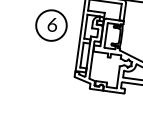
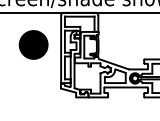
fill: (51, 25) -> (33, 44), added

